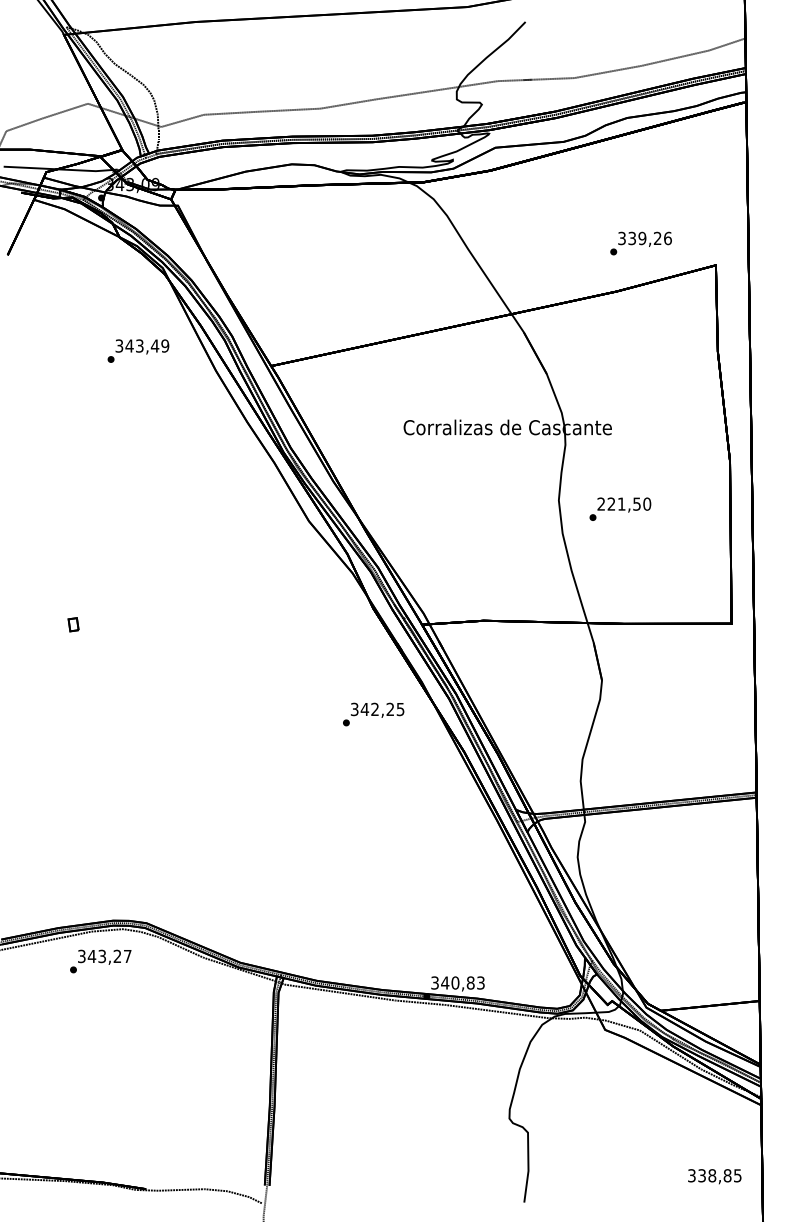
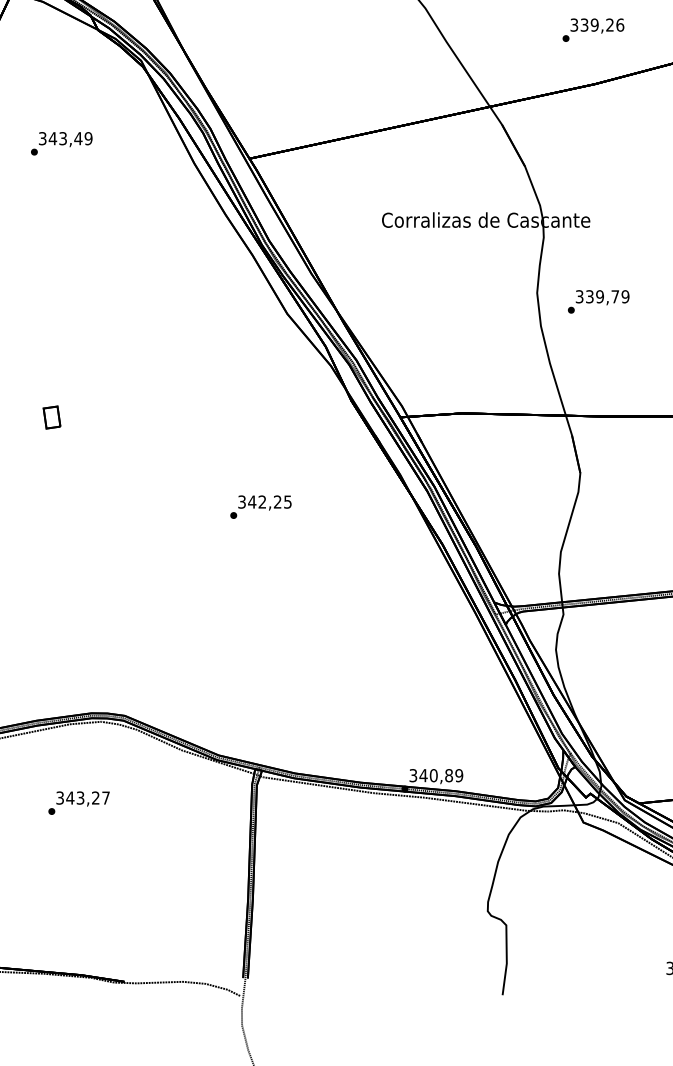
text: (640, 243) -> (592, 30), moved
text: (138, 350) -> (61, 143), moved
text: (623, 503) -> (601, 296), 221,50 -> 339,79
part: (73, 624) -> (51, 417), size x1.67
text: (373, 714) -> (260, 507), moved
text: (100, 961) -> (78, 803), moved
text: (480, 982) -> (458, 775), 340,83 -> 340,89

